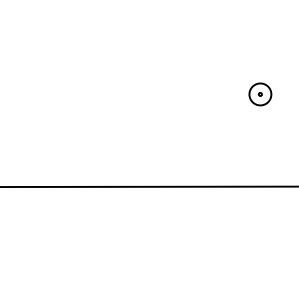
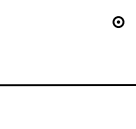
part: (260, 93) -> (118, 21), moved

